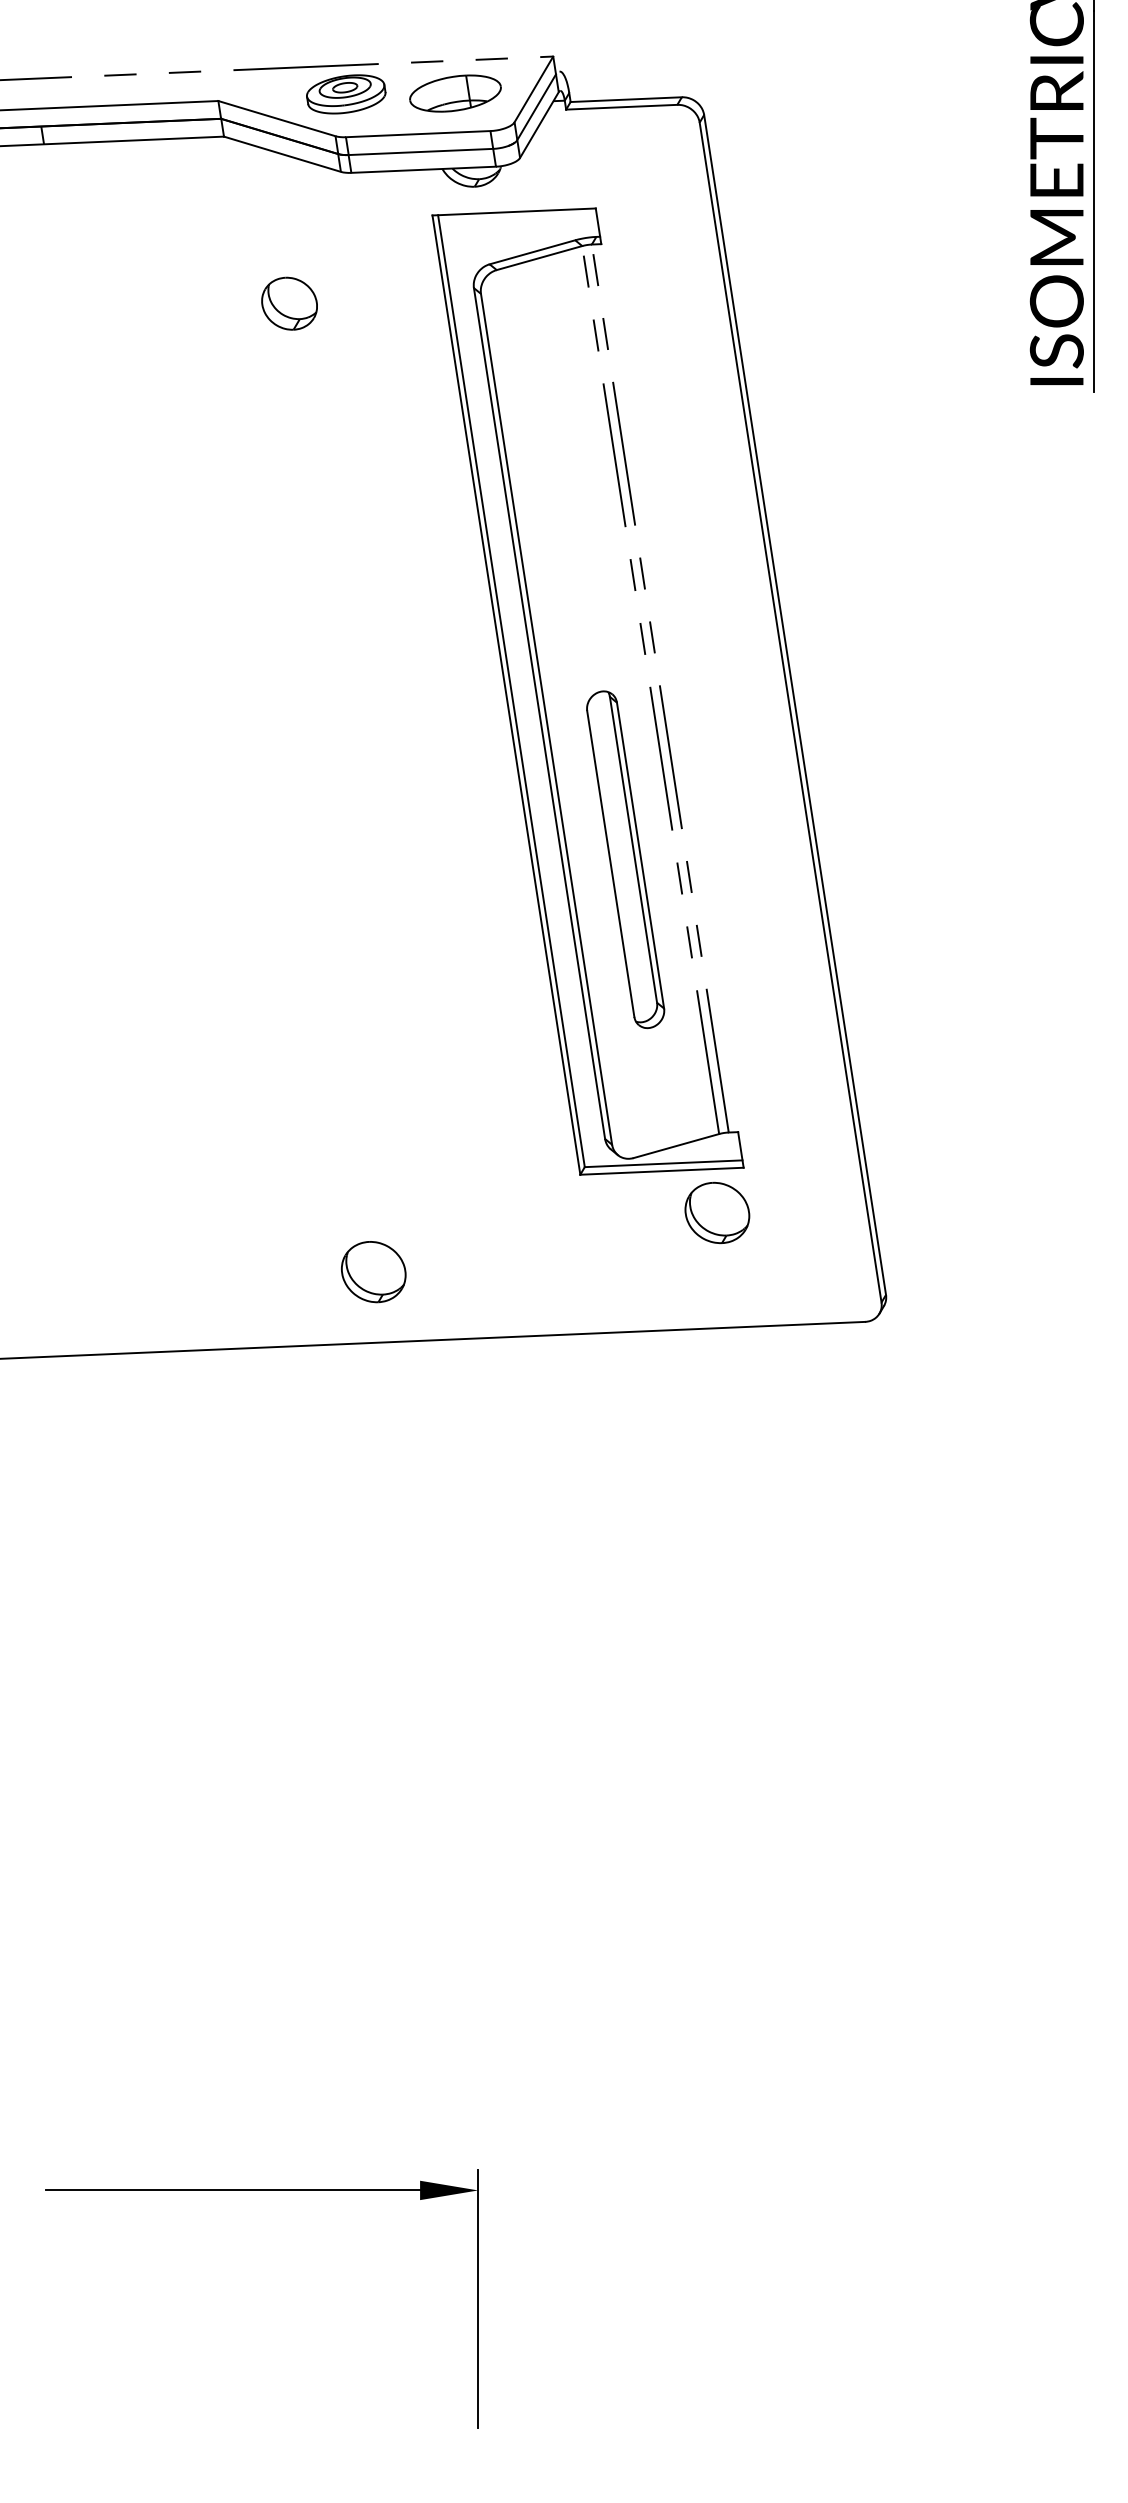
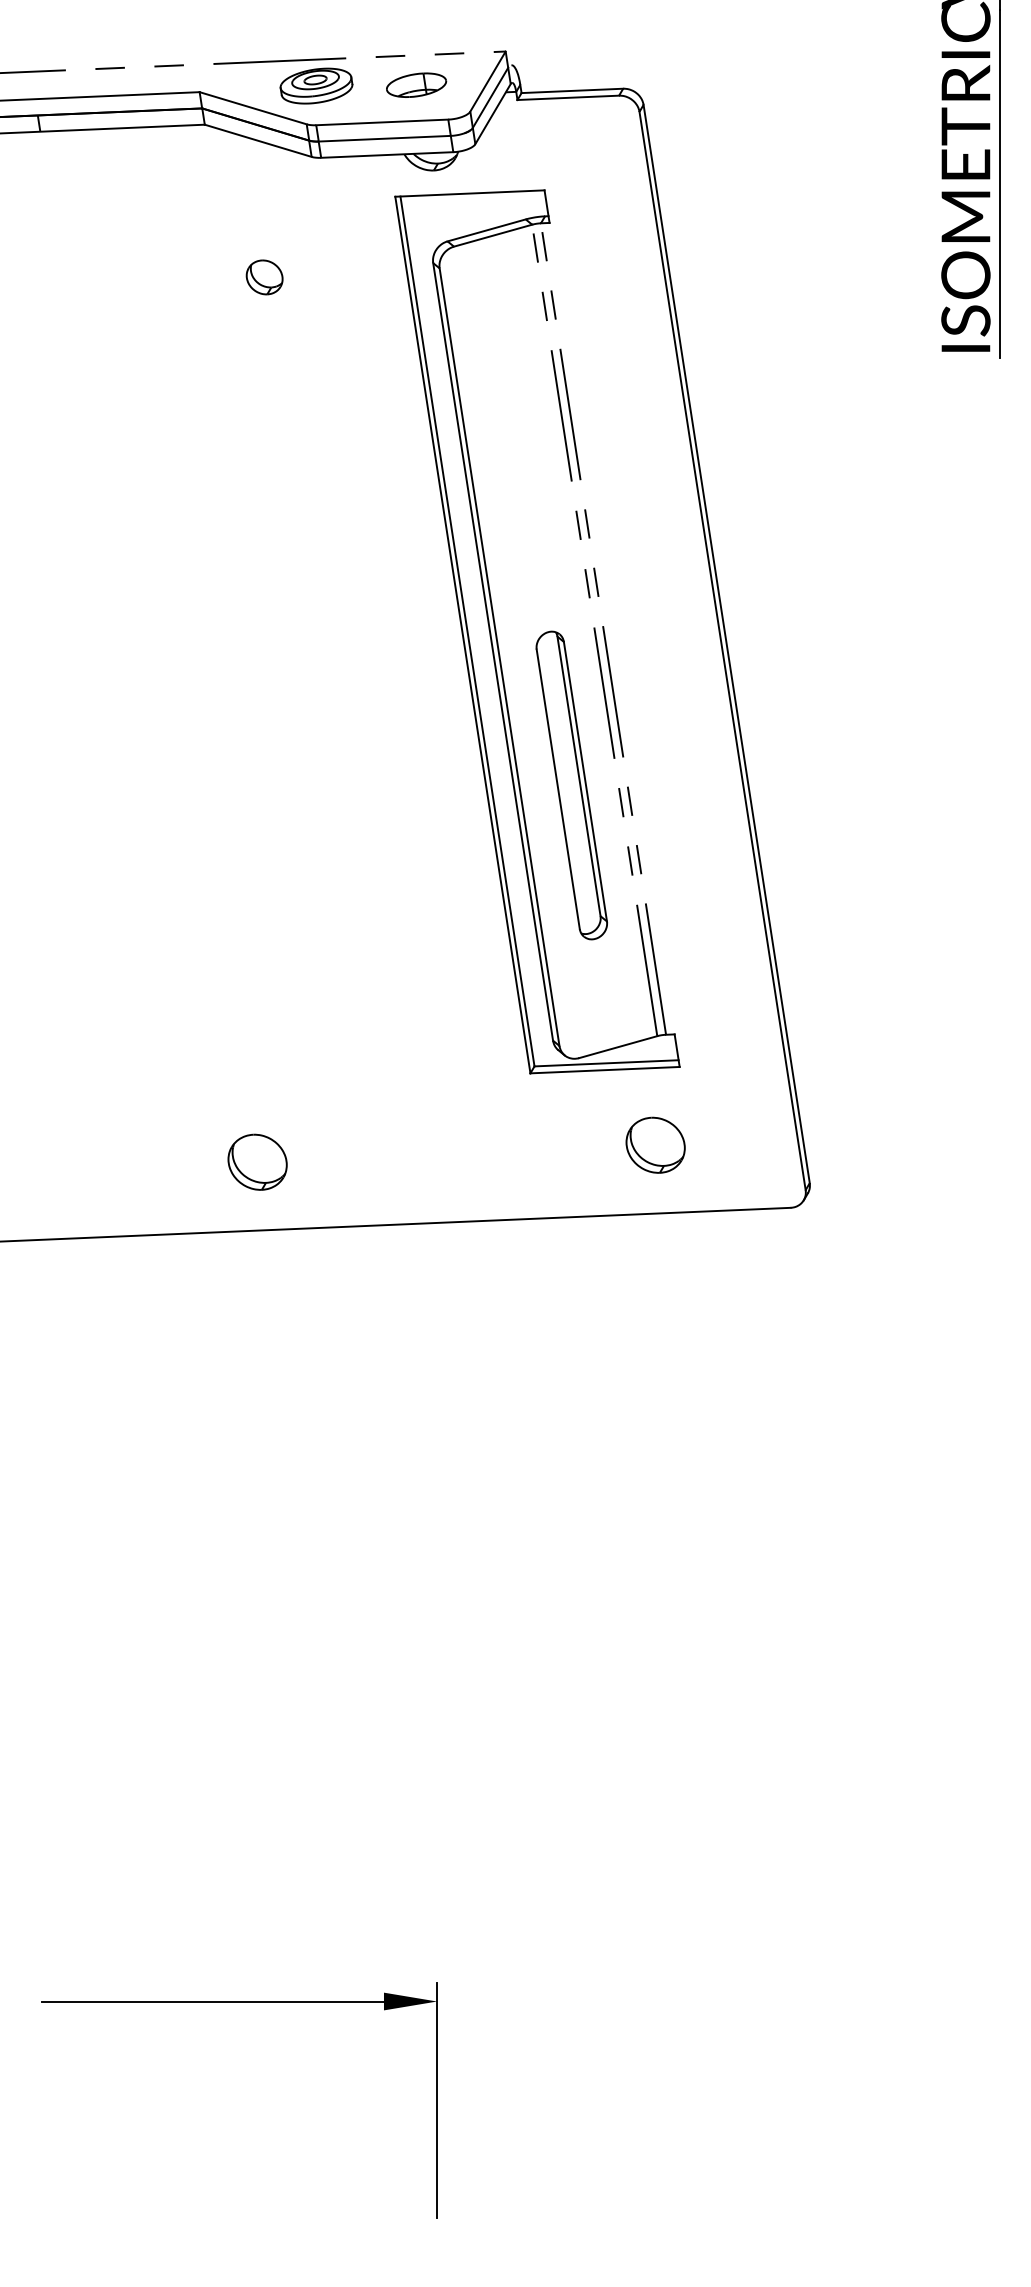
part: (455, 92) -> (416, 84), size x0.71
part: (289, 303) -> (264, 277), size x0.71
part: (717, 1212) -> (655, 1144), moved
part: (373, 1271) -> (257, 1161), moved

